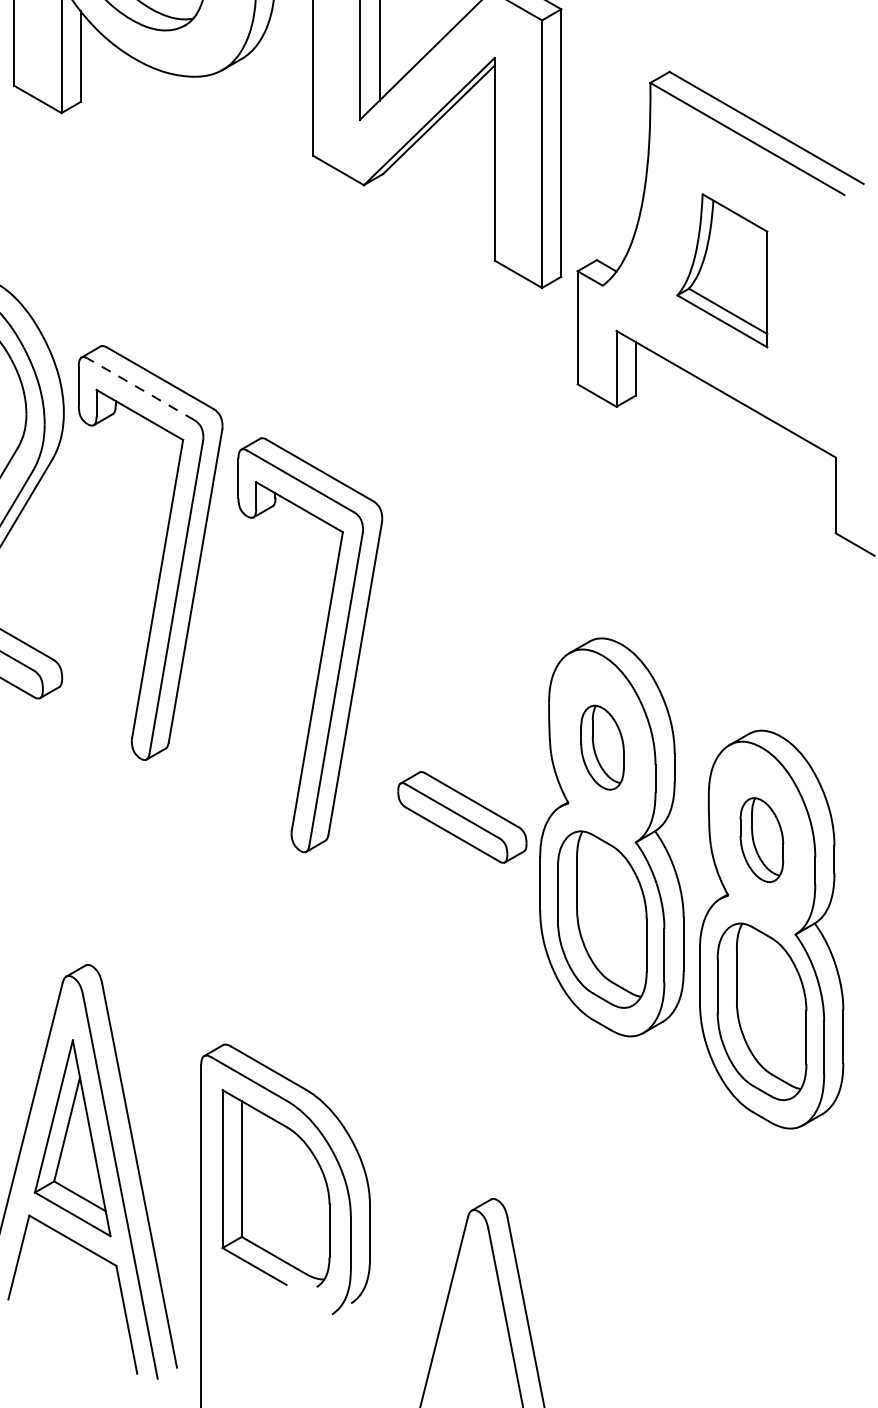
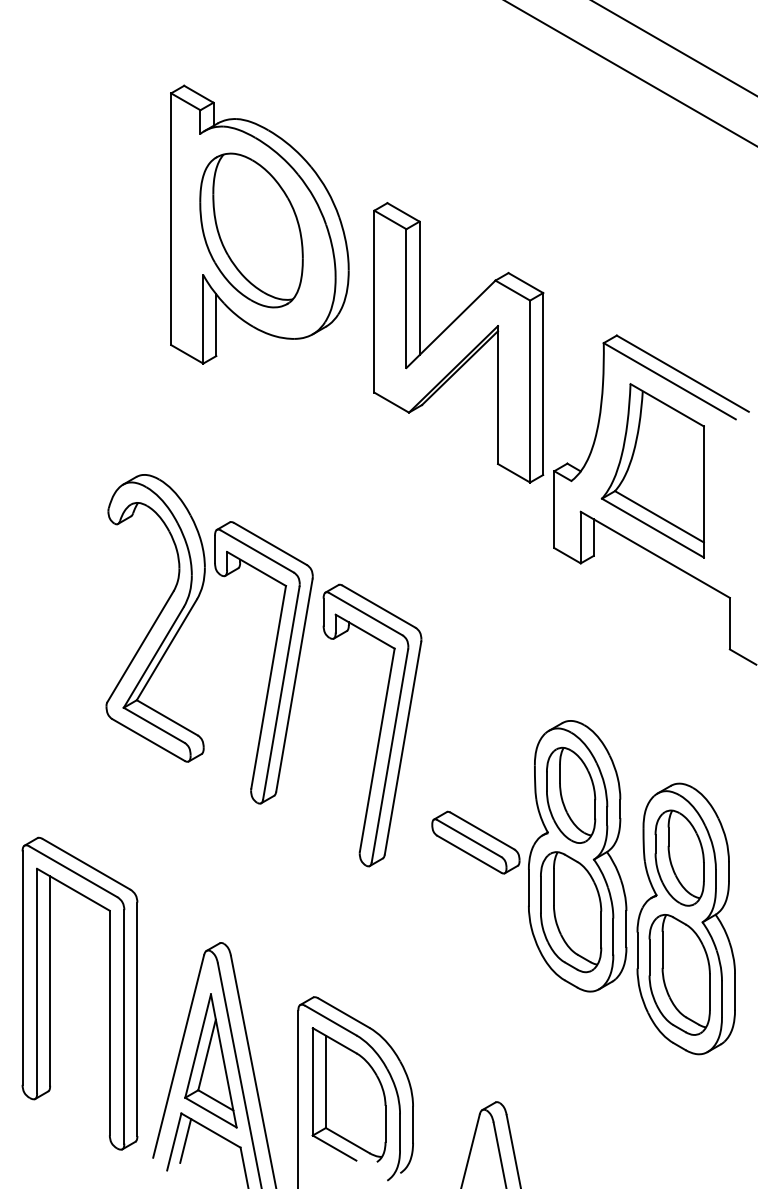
part: (722, 270) -> (652, 470), size x1.67
line: (141, 389) -> (257, 551), dashed -> solid
part: (602, 746) -> (571, 794), size x1.67
part: (761, 839) -> (679, 857), size x1.67
line: (35, 1255) -> (185, 1140), added

